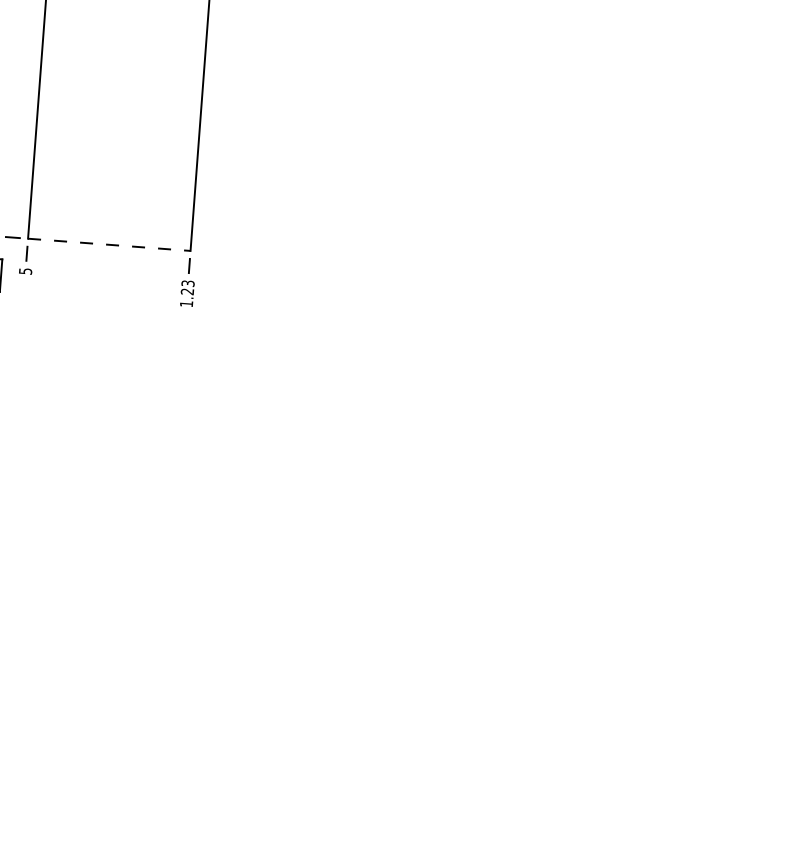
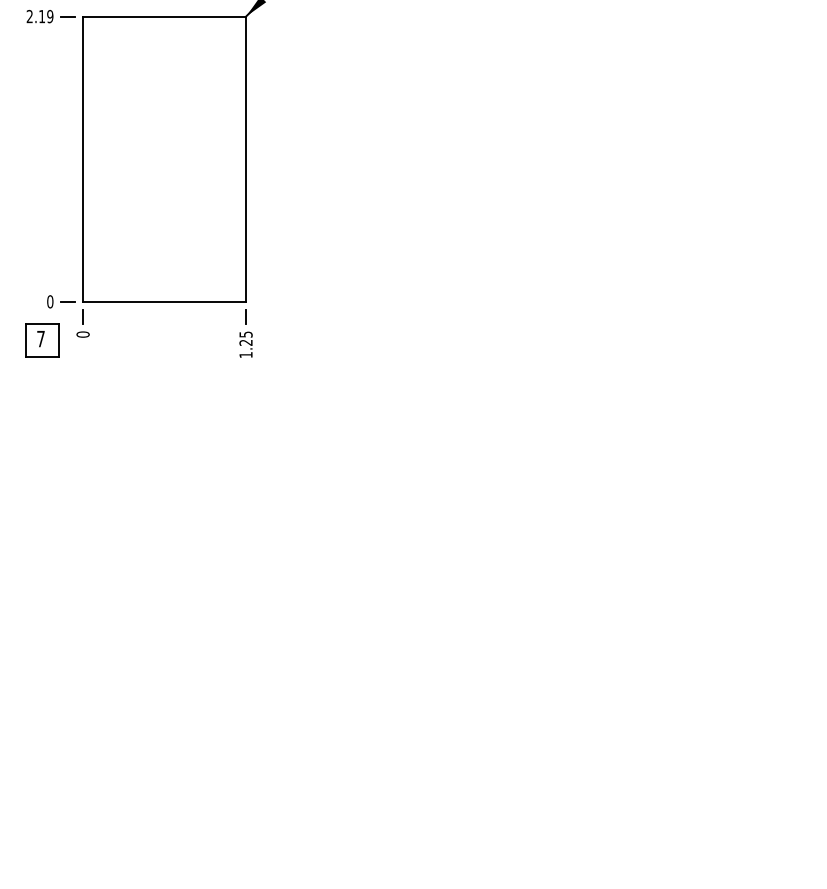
line: (110, 244) -> (165, 301), dashed -> solid
text: (25, 271) -> (82, 334), 5 -> 0
text: (187, 283) -> (245, 334), 1.23 -> 1.25

